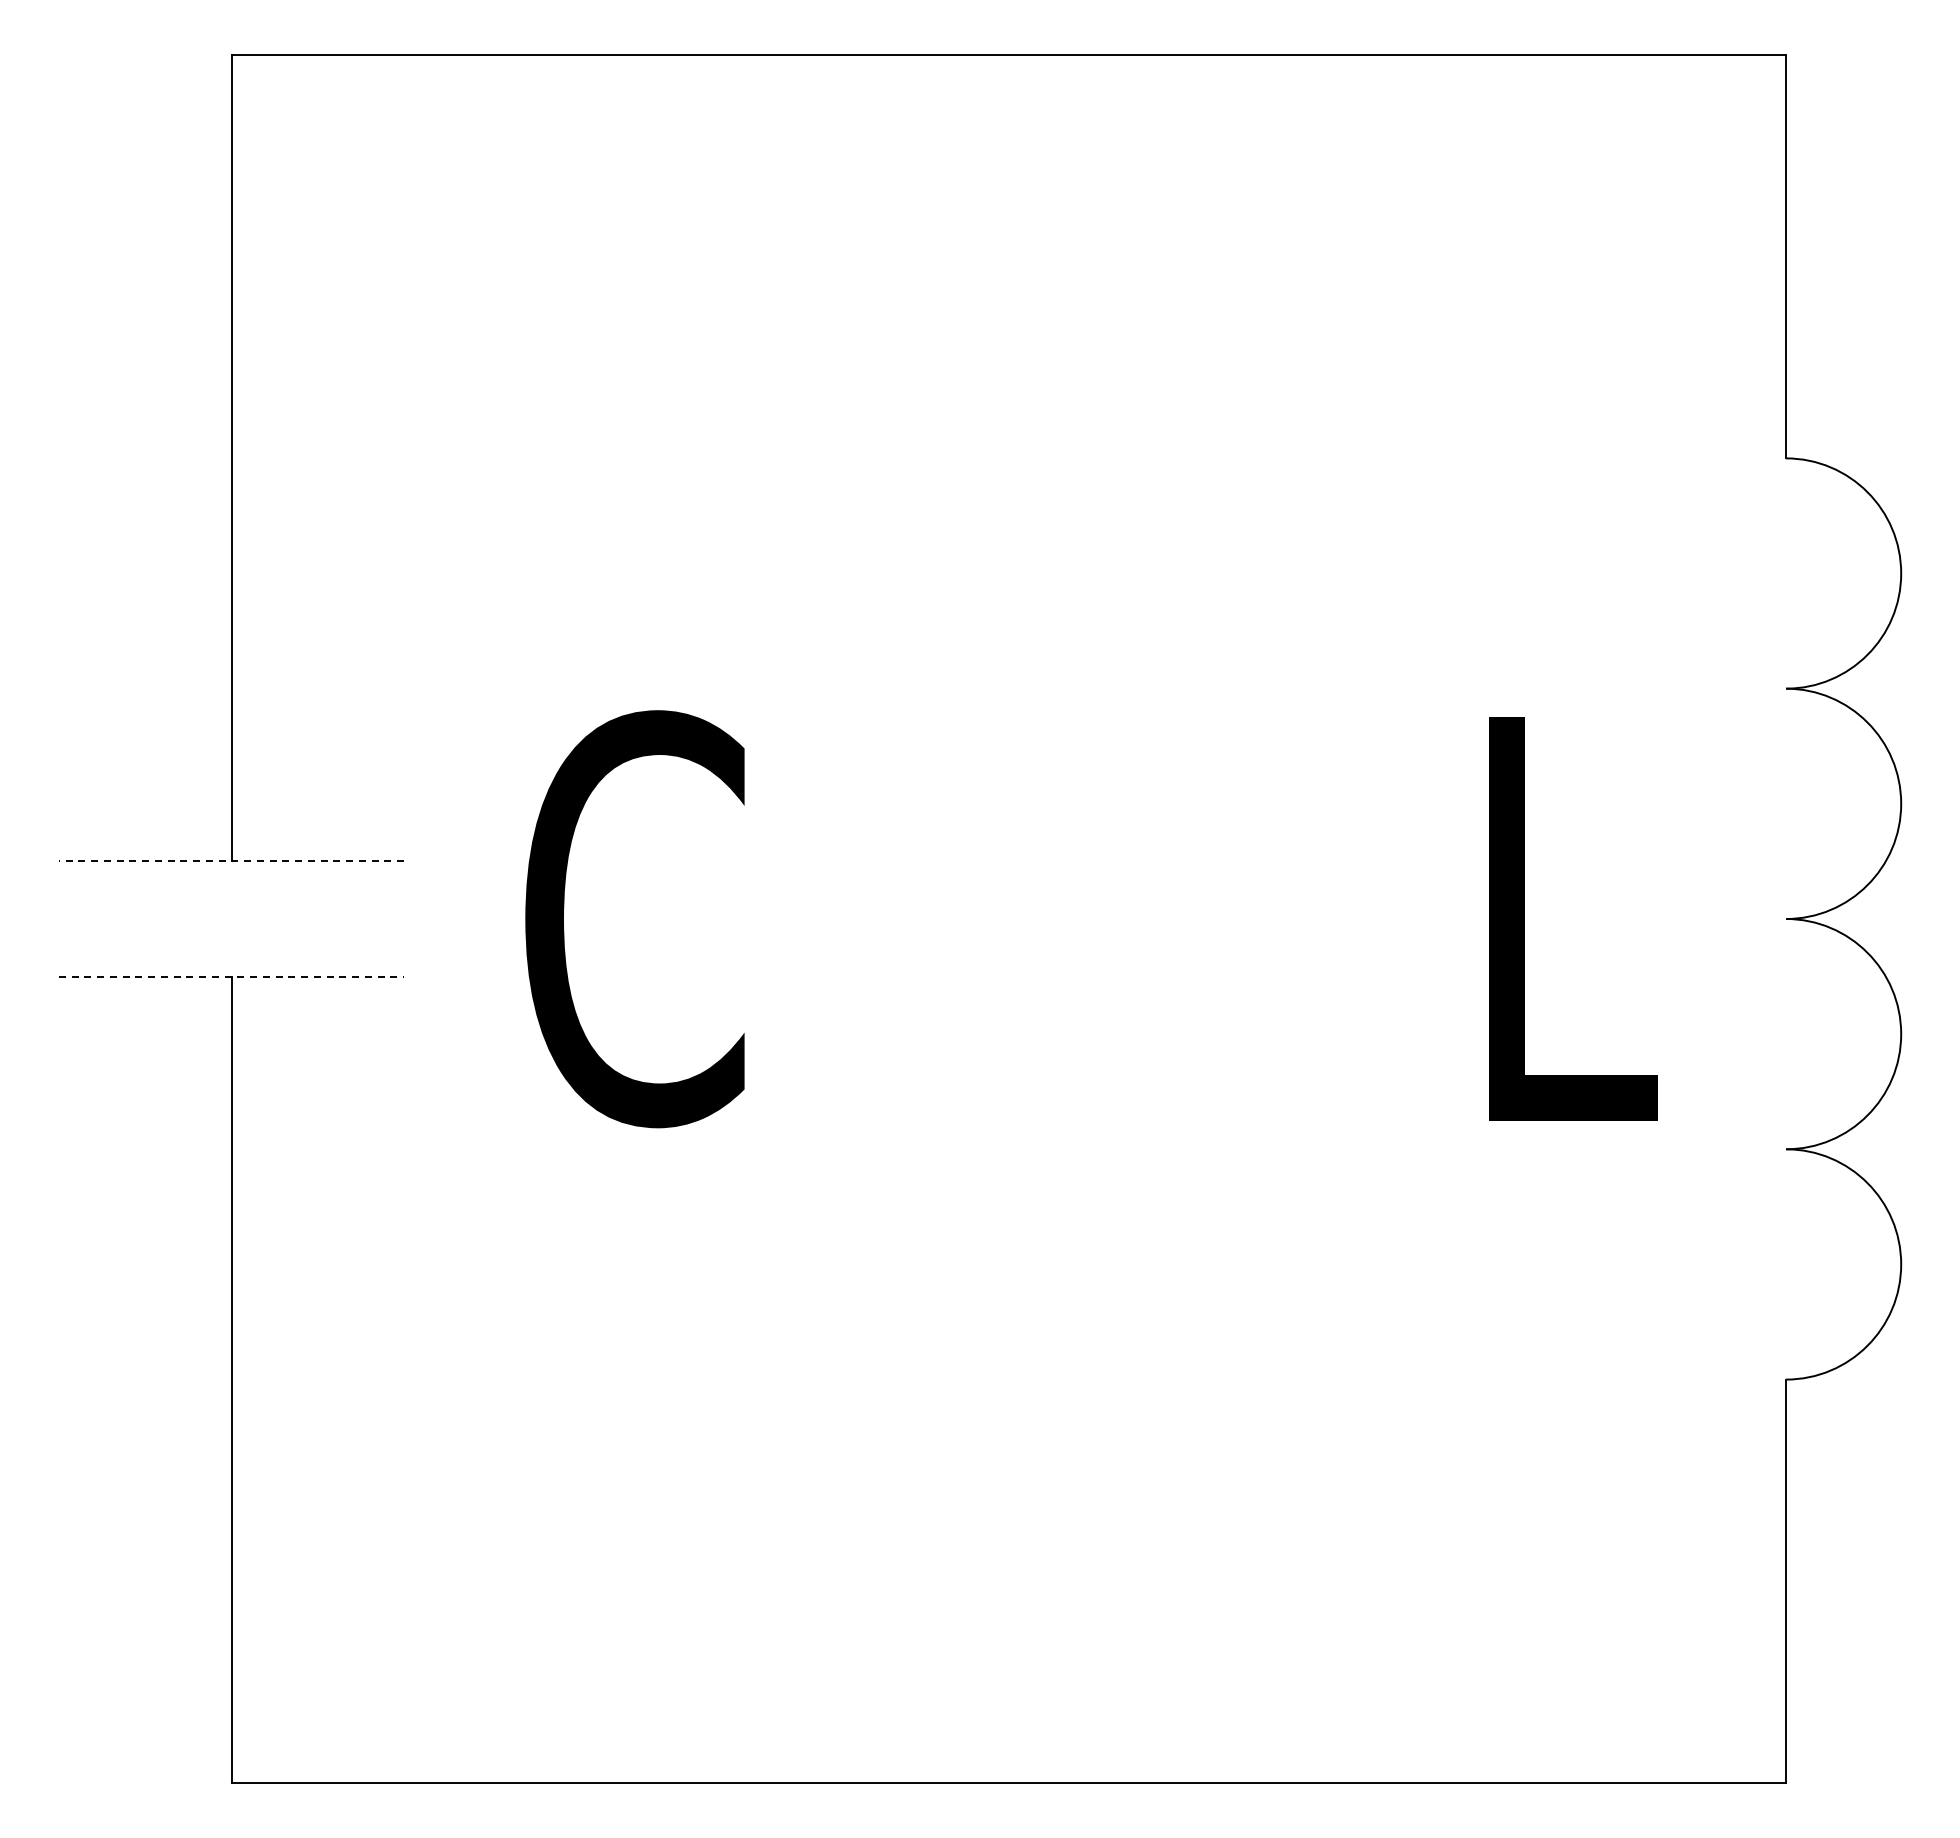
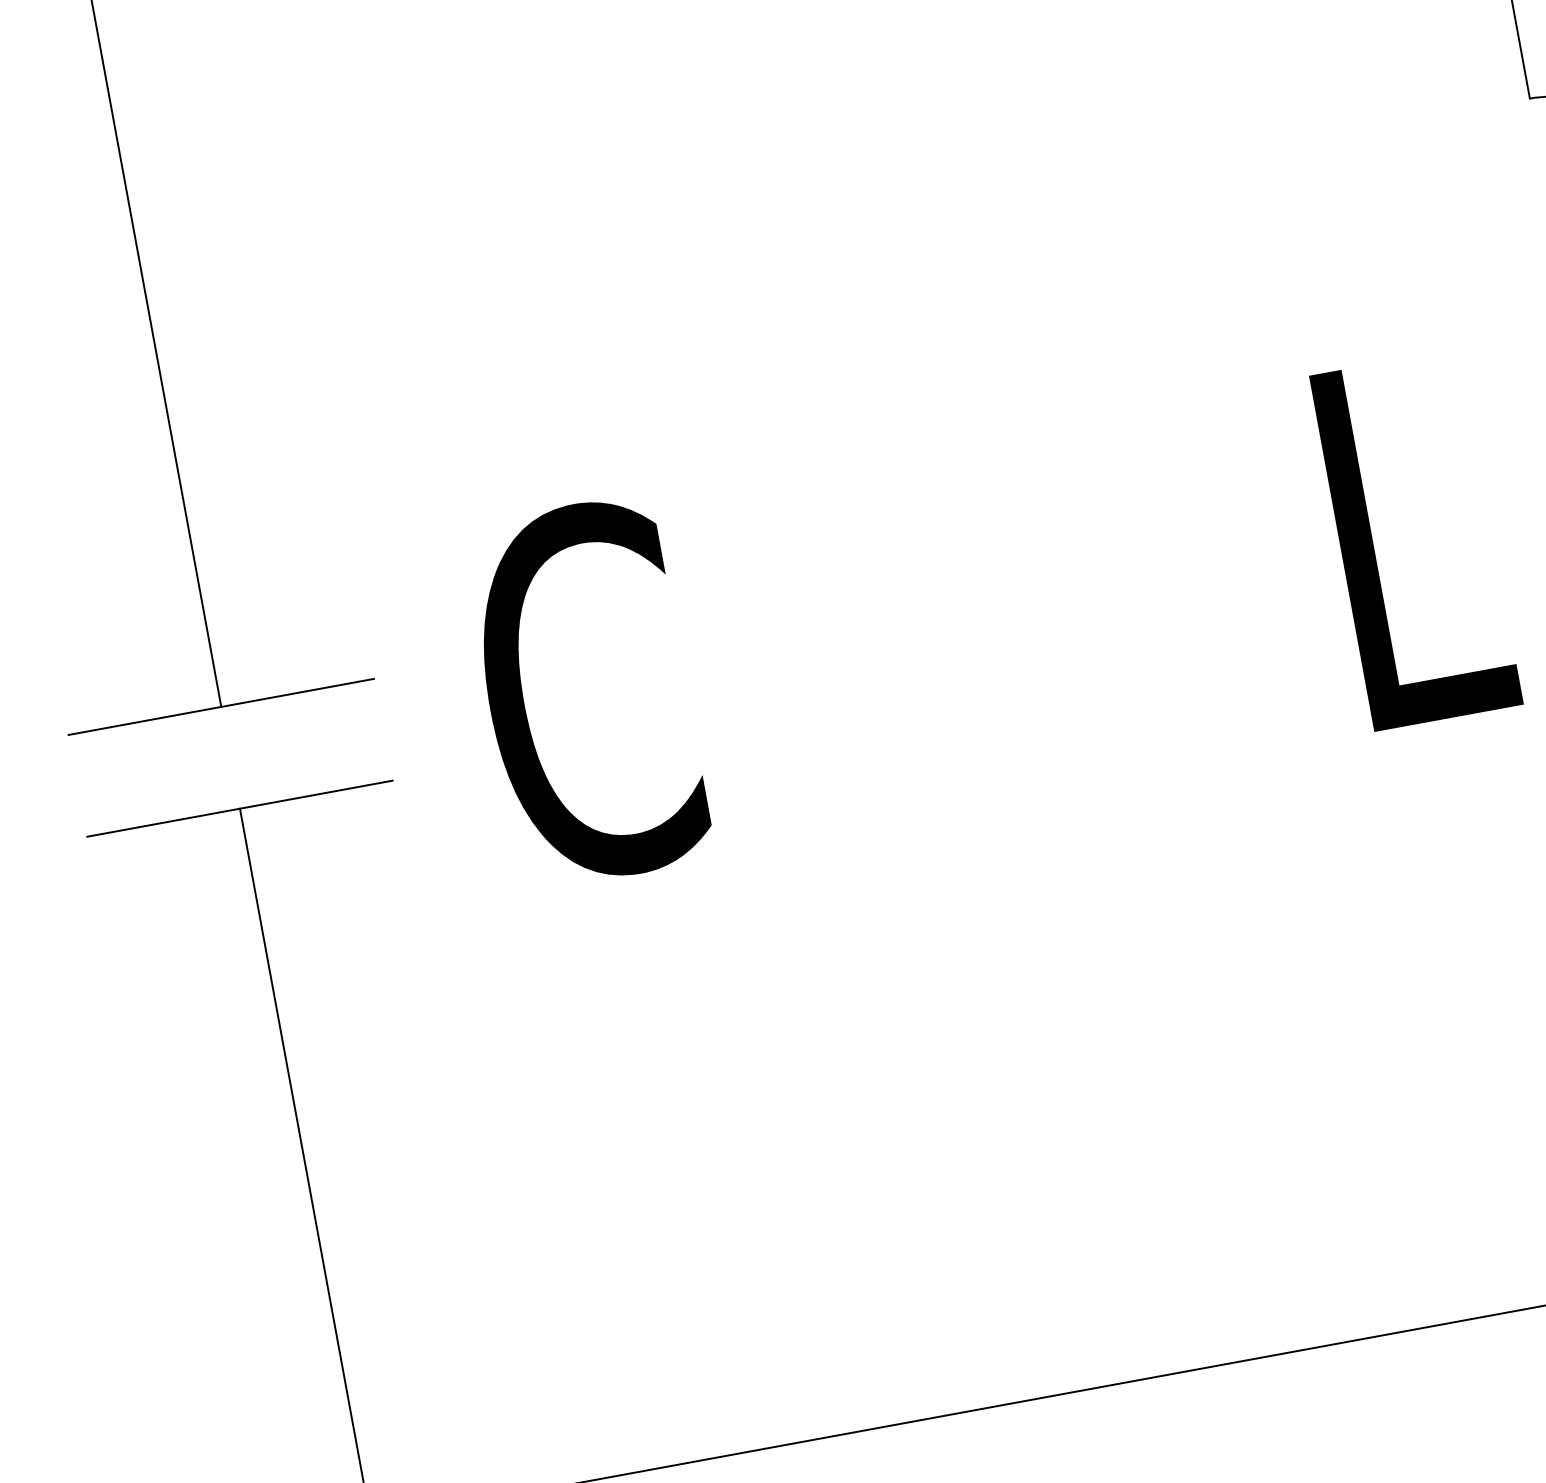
line: (231, 861) -> (221, 707), dashed -> solid
line: (231, 976) -> (239, 808), dashed -> solid

